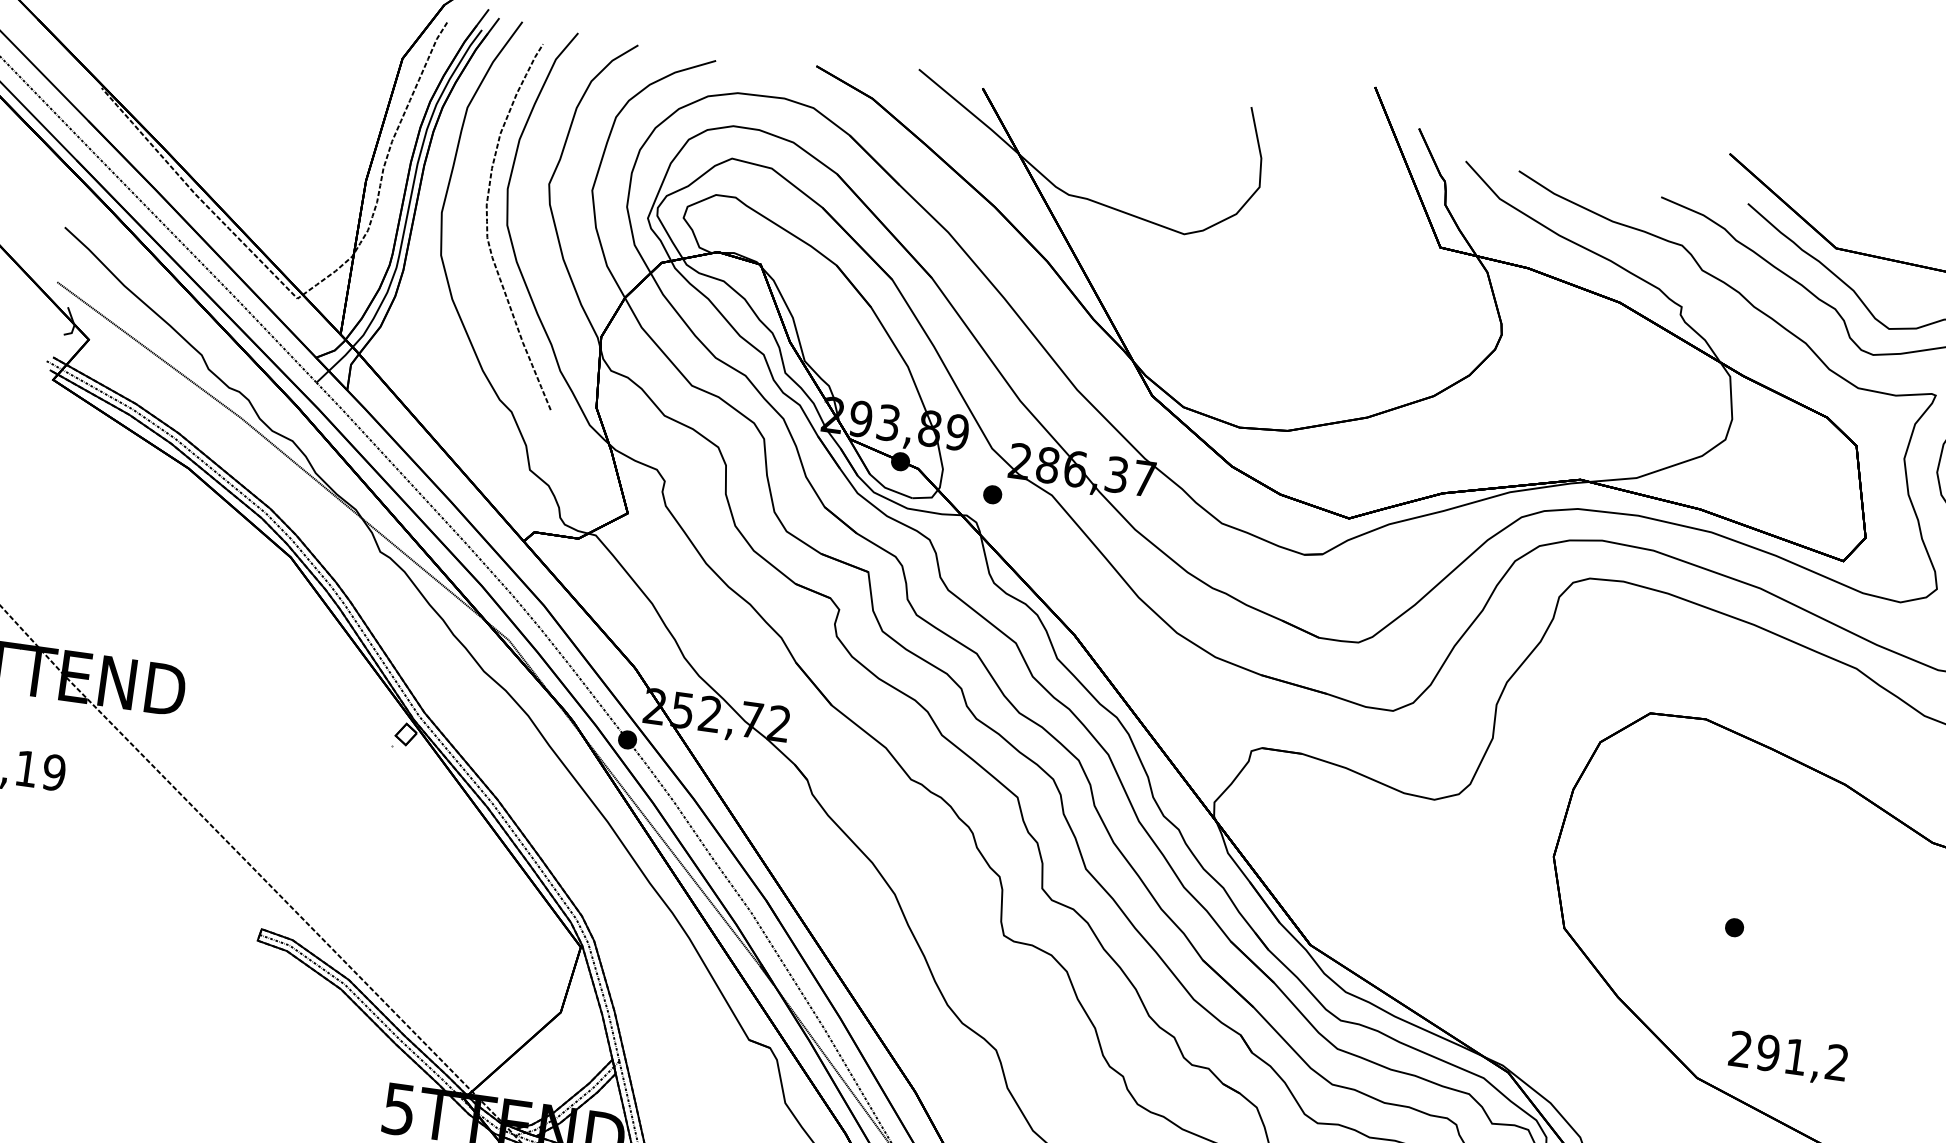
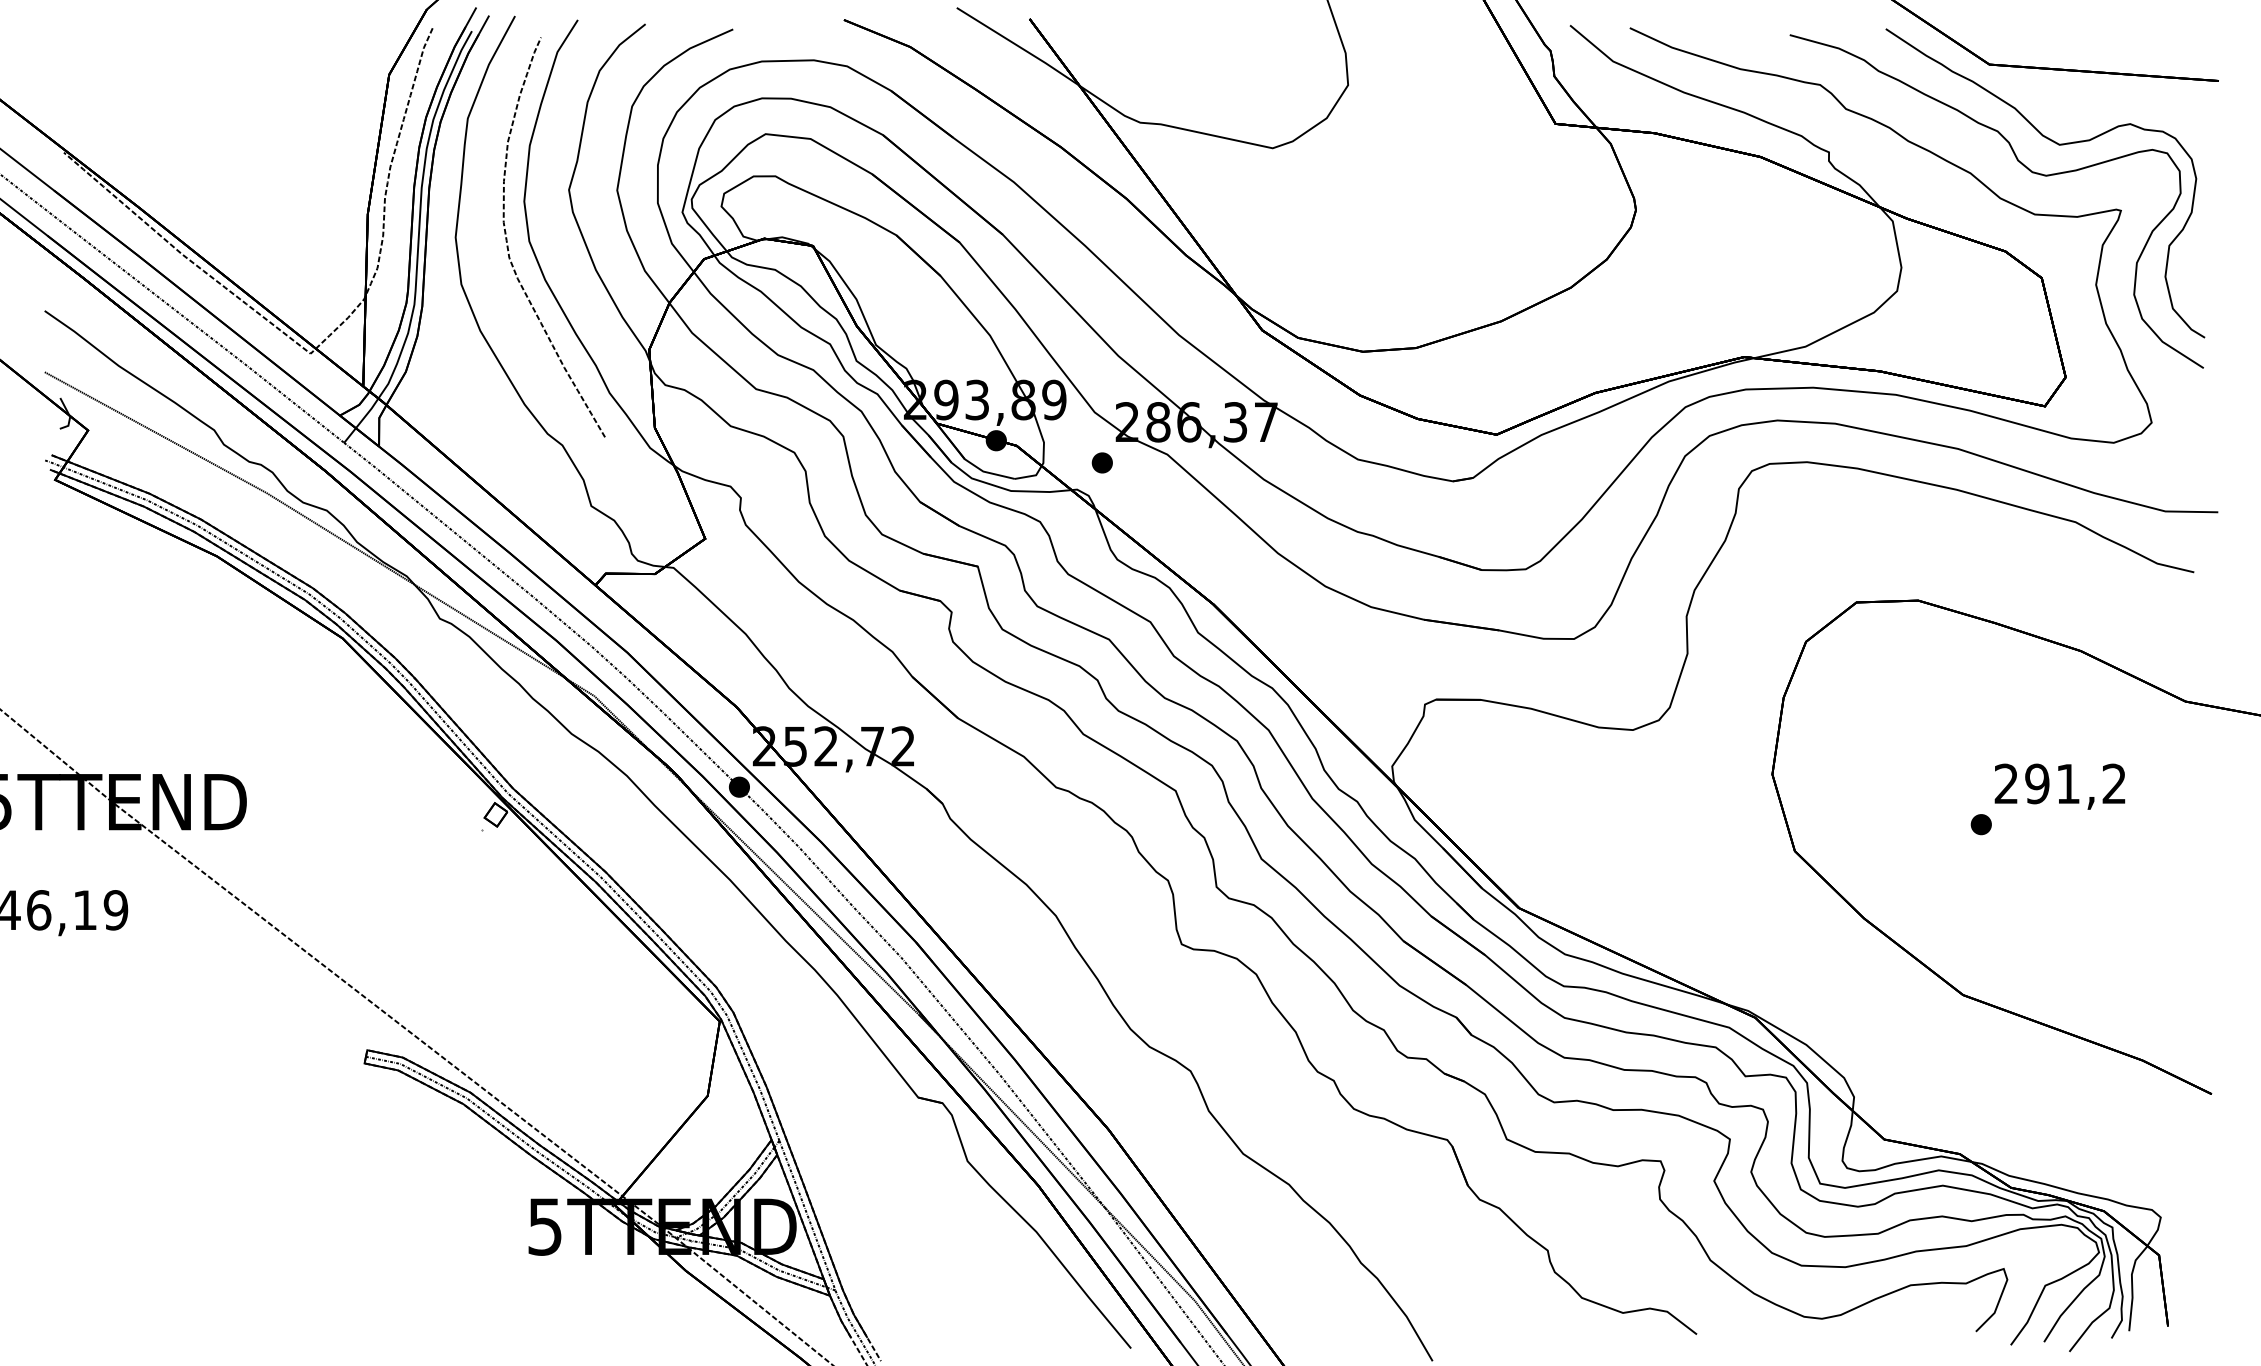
text: (1787, 1058) -> (2059, 786), moved

